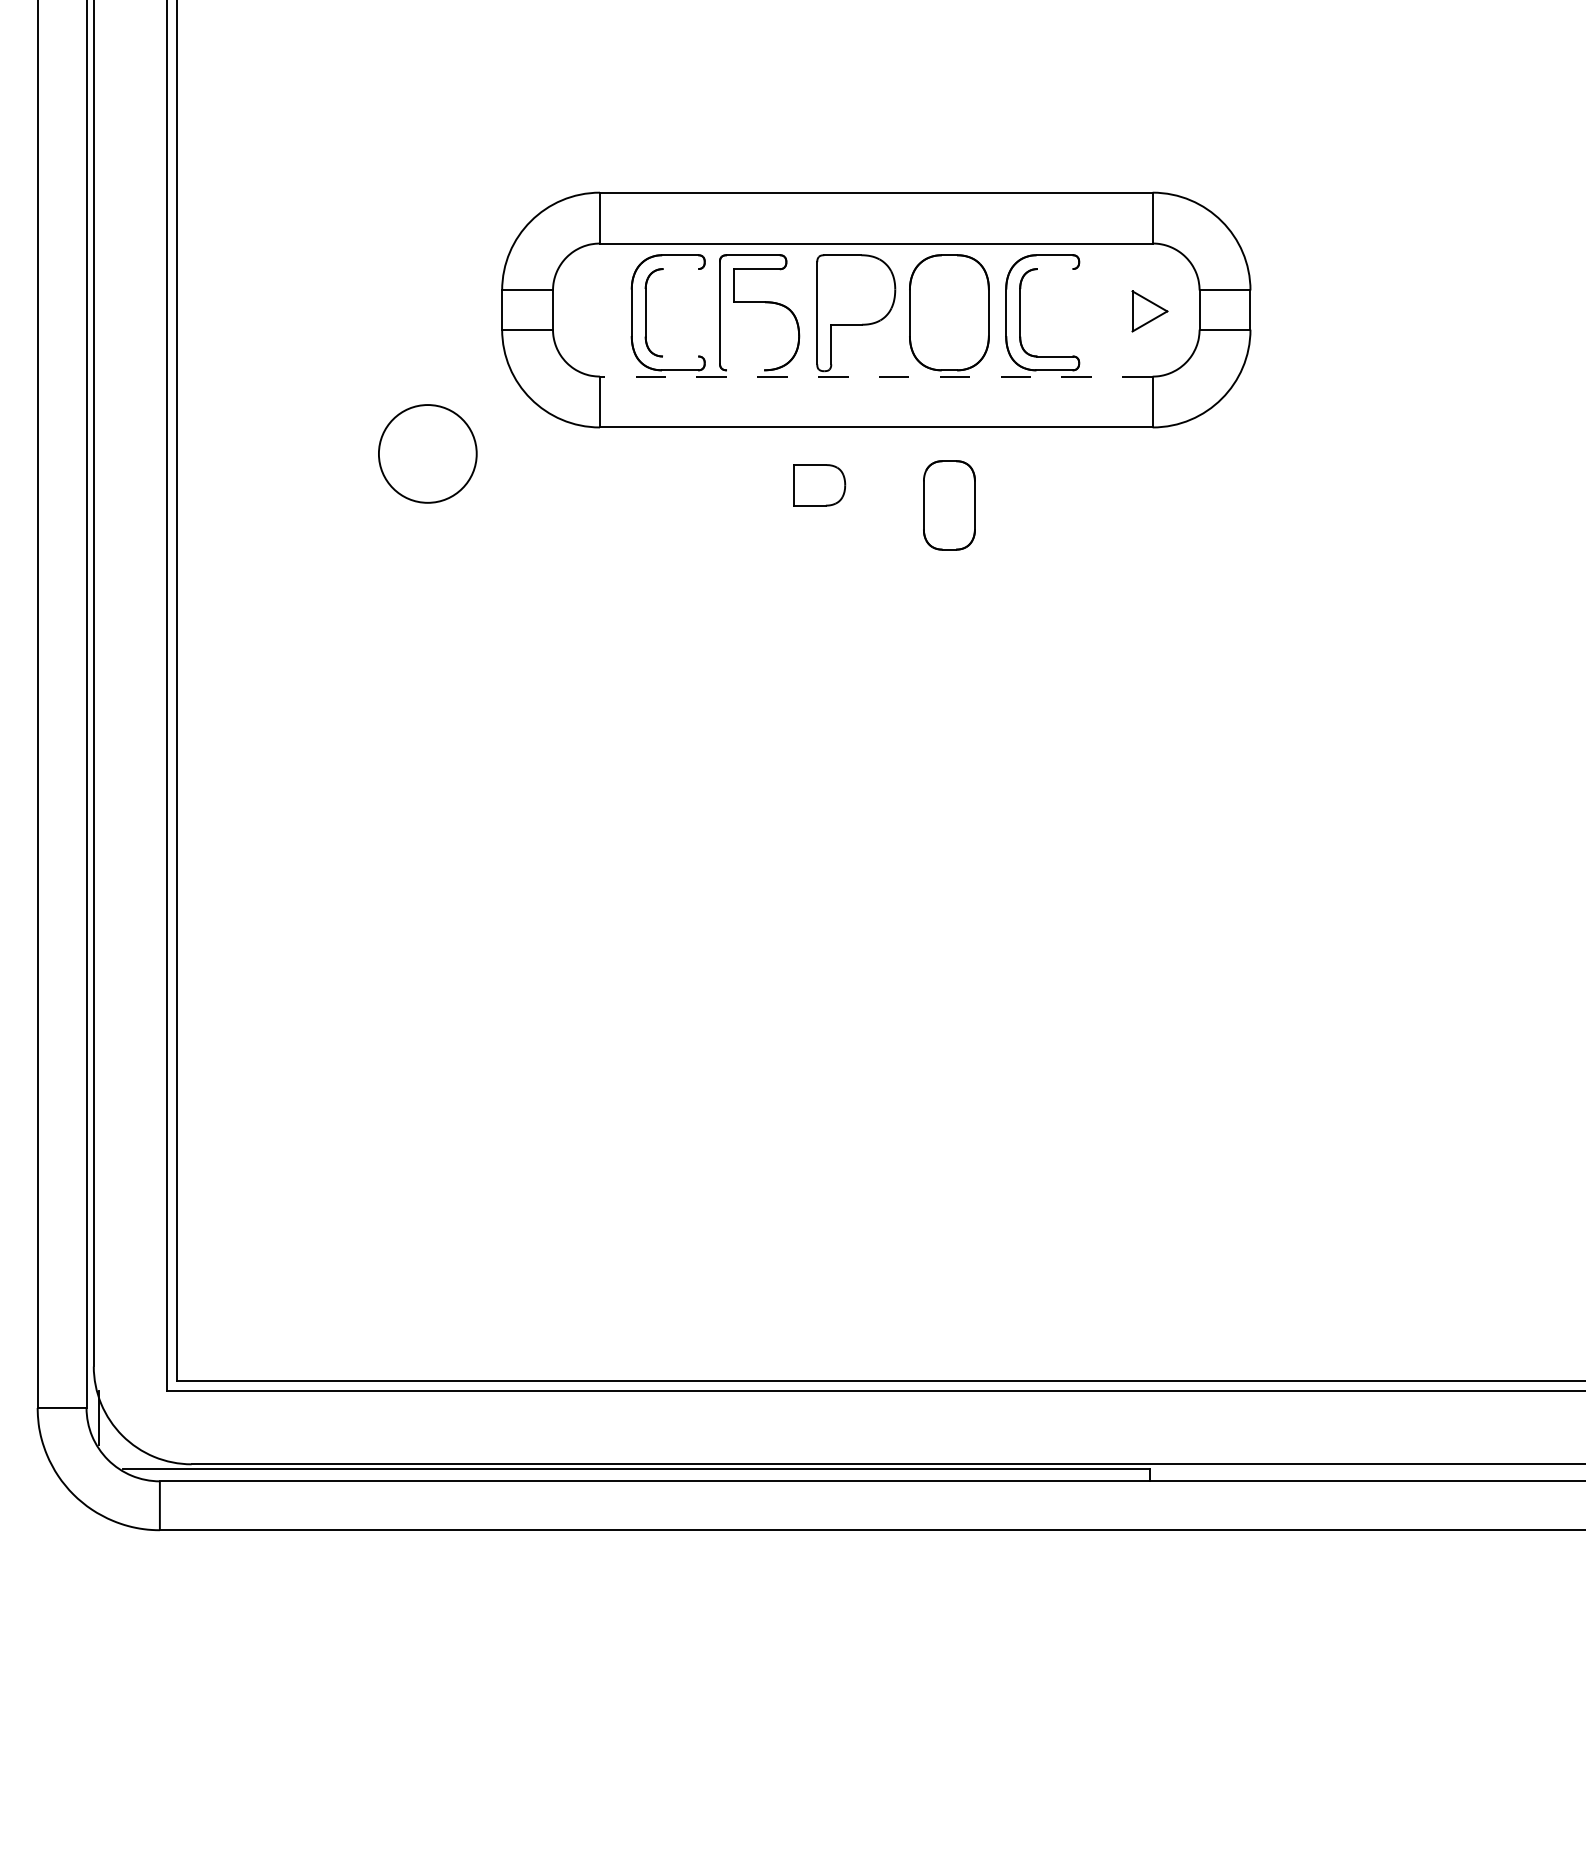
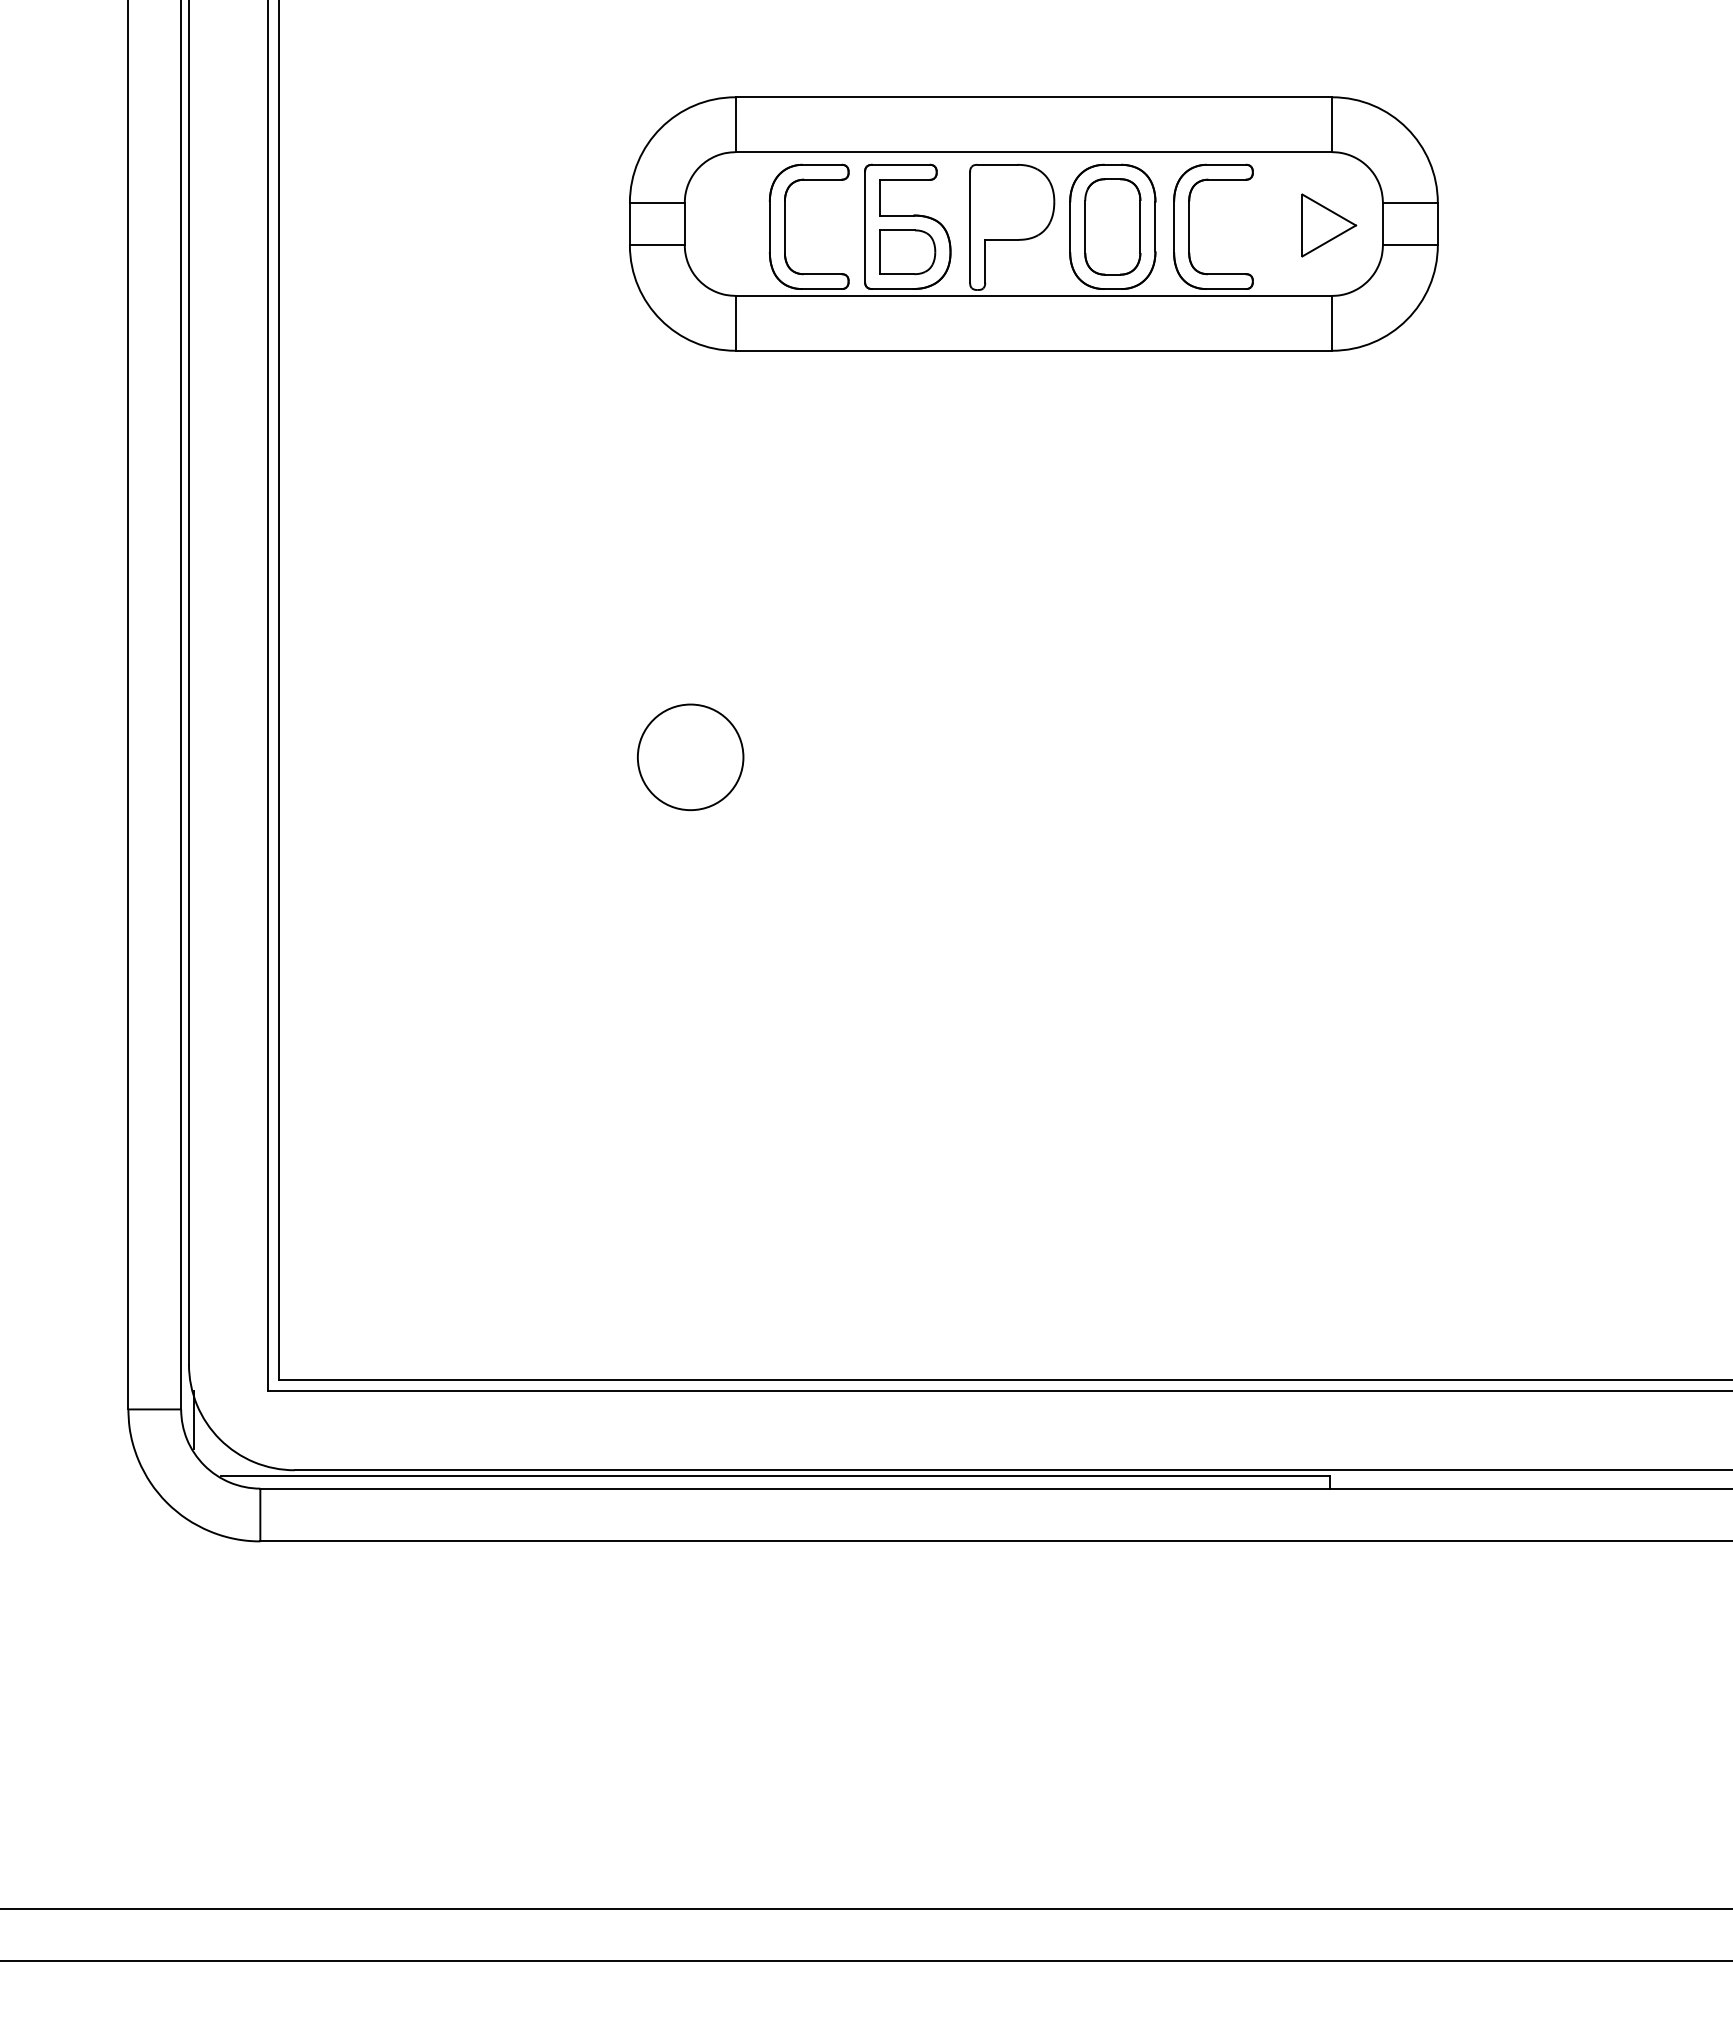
line: (680, 268) -> (822, 179), added
line: (1054, 268) -> (1226, 179), added
part: (1150, 311) -> (1329, 225), size x1.43
line: (680, 356) -> (822, 274), added
line: (745, 370) -> (892, 289), added
line: (875, 376) -> (1033, 295), dashed -> solid
circle: (427, 454) -> (690, 757), moved
part: (819, 485) -> (907, 252), moved
part: (949, 505) -> (1112, 226), moved

